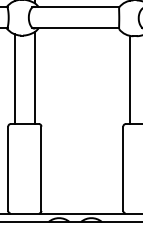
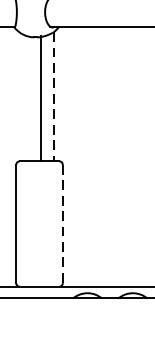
line: (35, 78) -> (54, 97), solid -> dashed
line: (14, 79) -> (40, 98), moved
line: (41, 169) -> (62, 225), solid -> dashed

